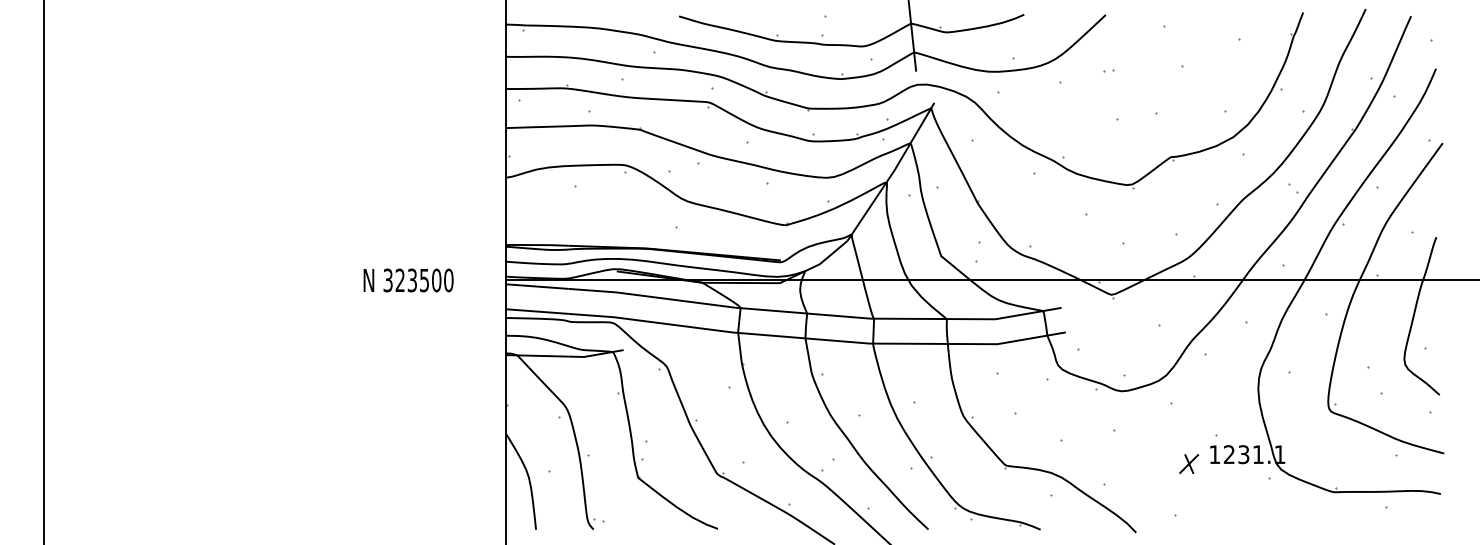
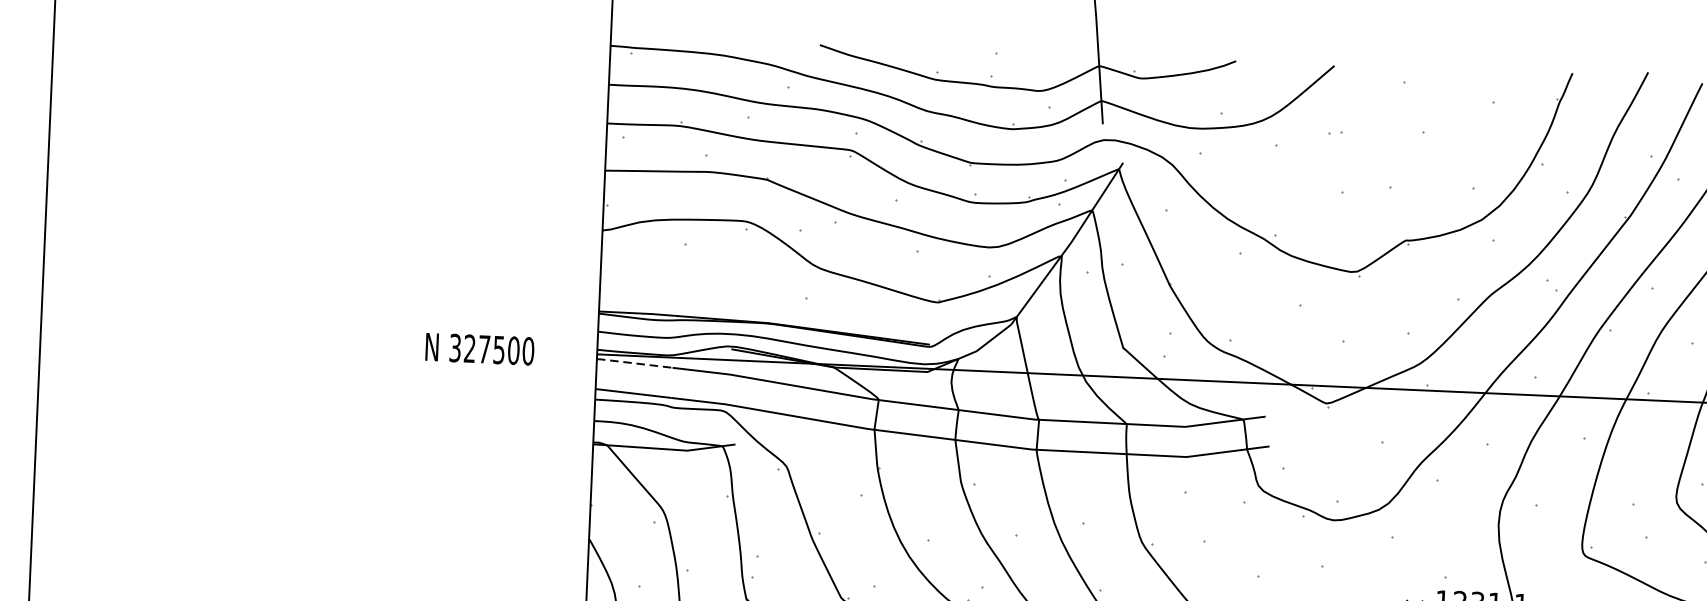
text: (411, 280) -> (483, 349), 323500 -> 327500
line: (536, 286) -> (633, 363), solid -> dashed

